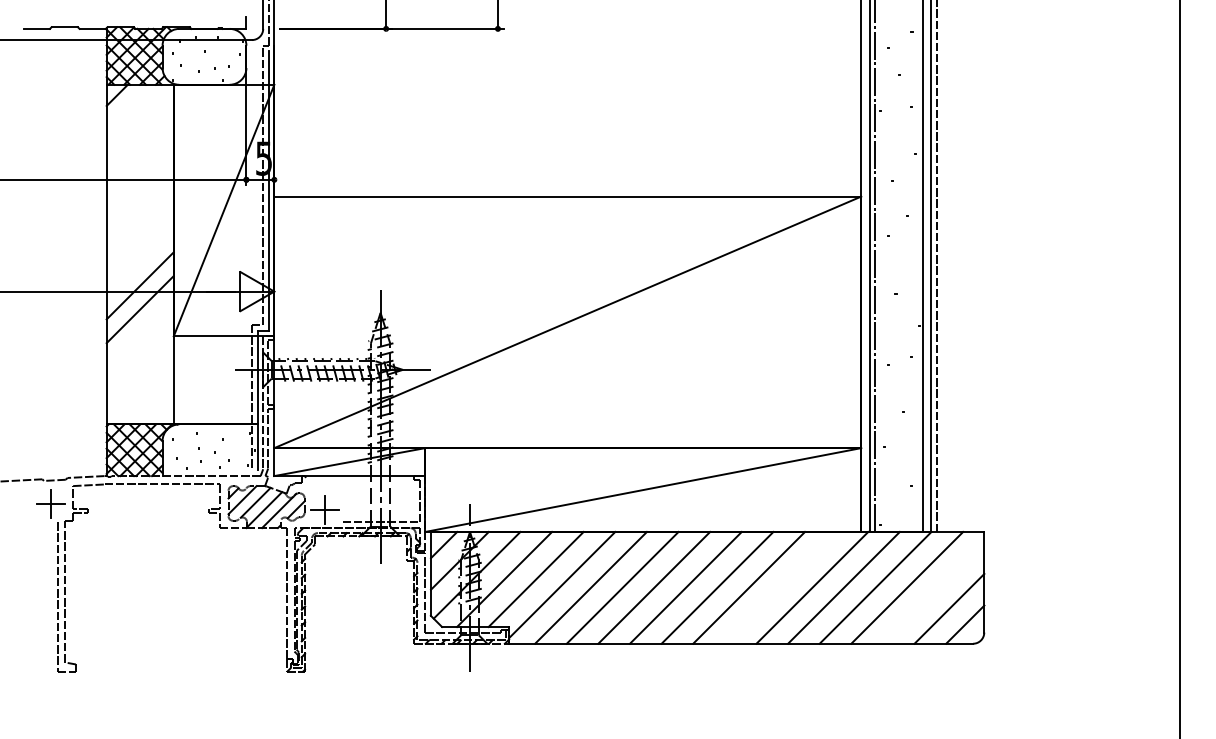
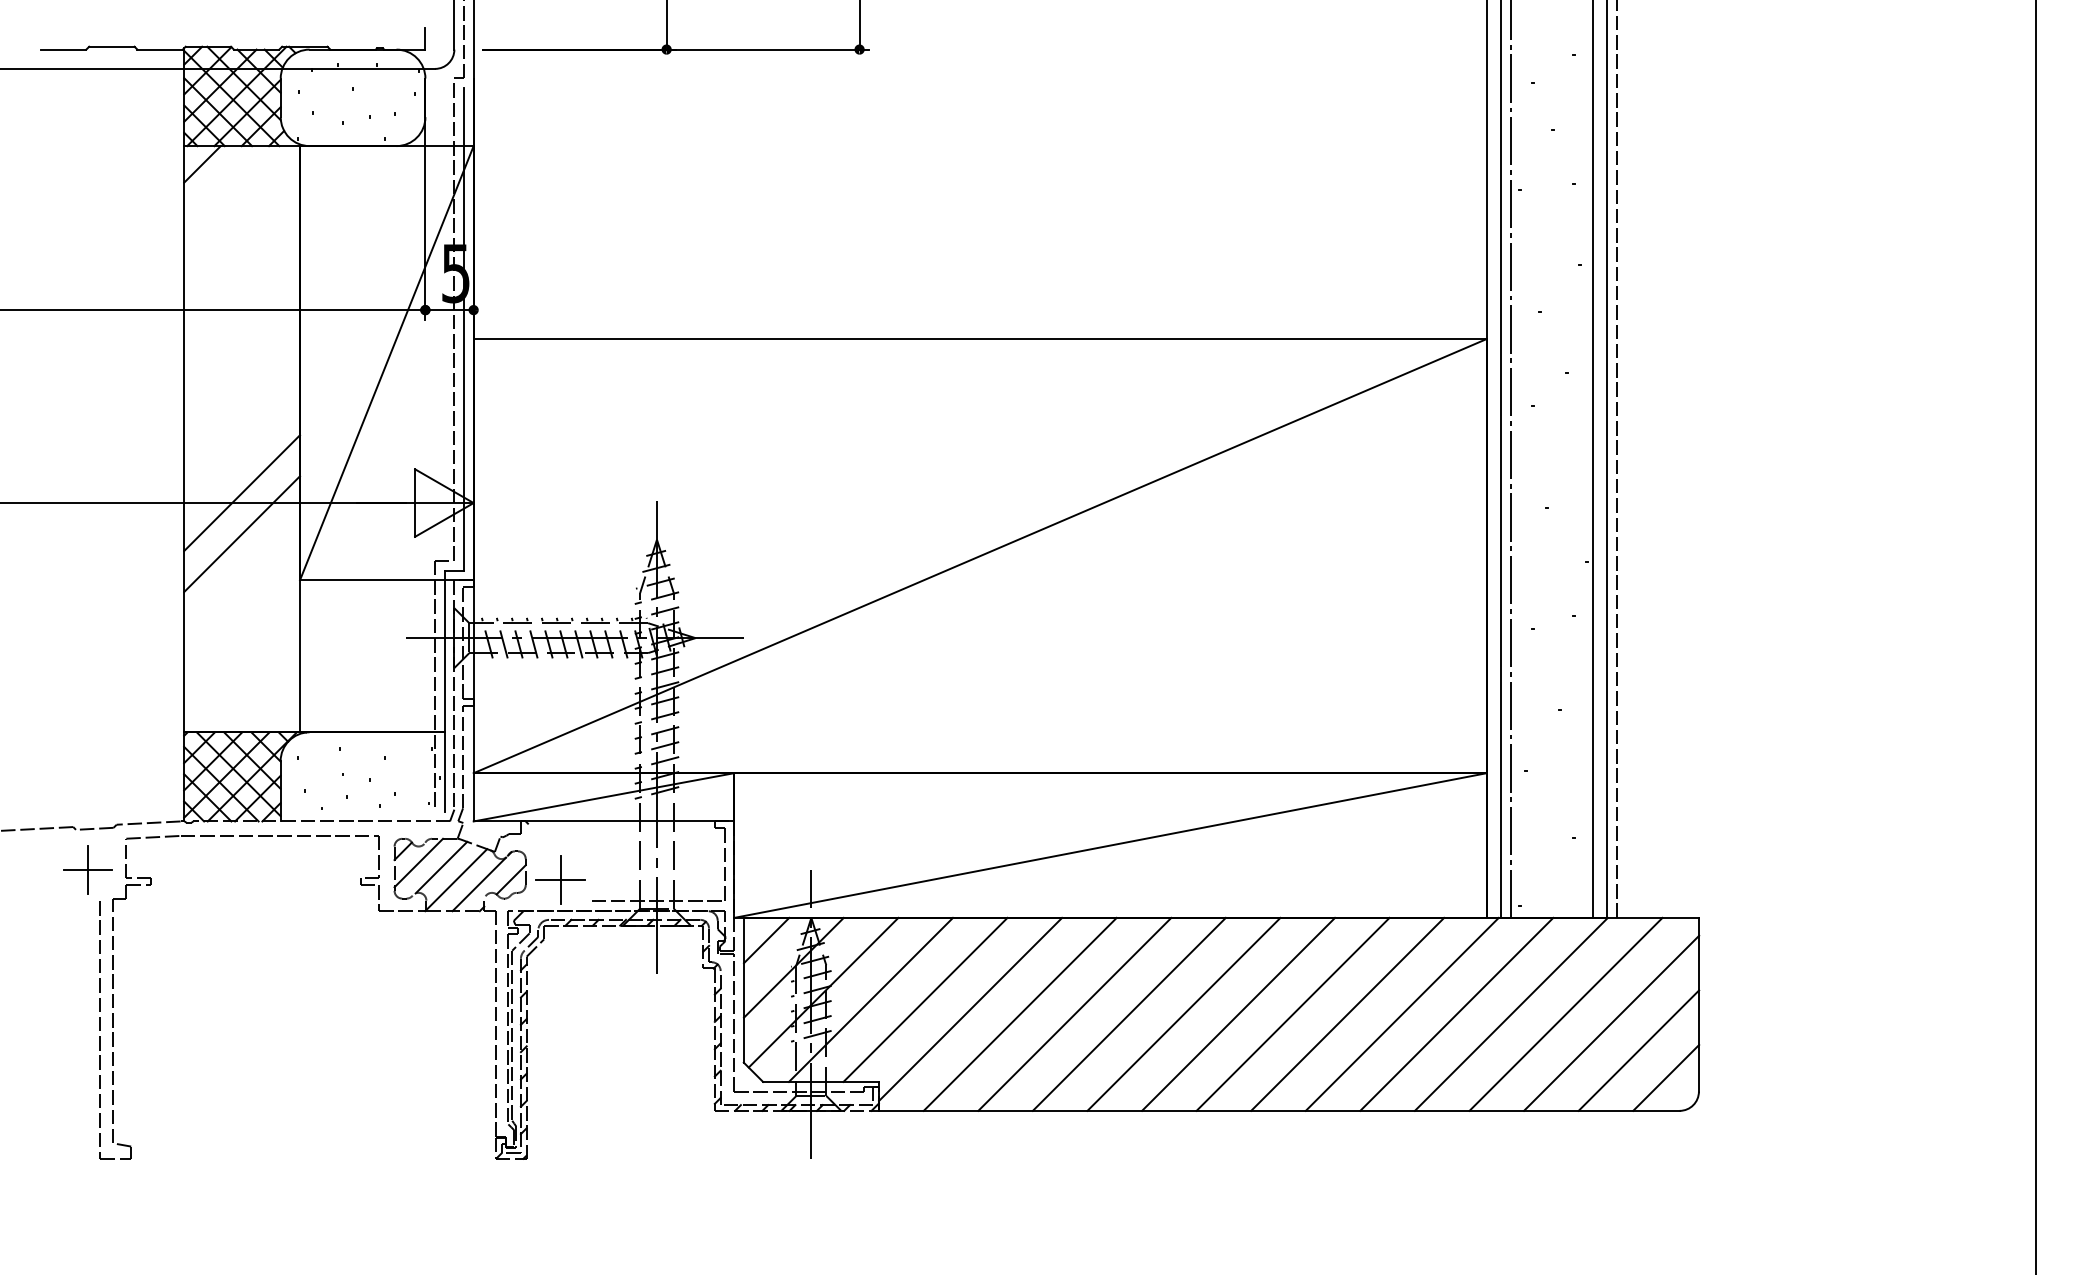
line: (780, 587) -> (1347, 1013), added
line: (933, 592) -> (1611, 1022), added

